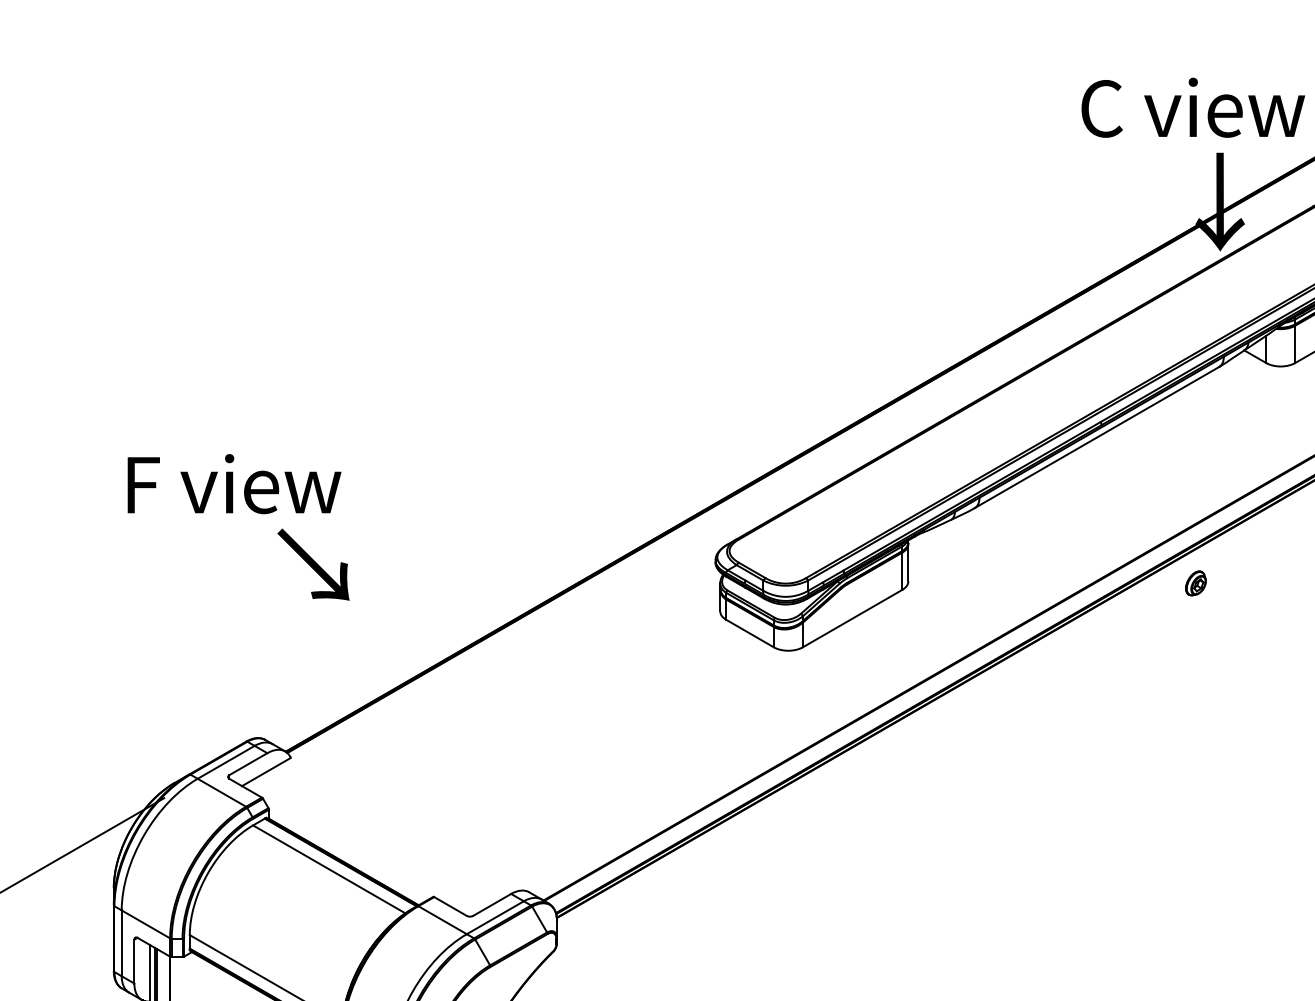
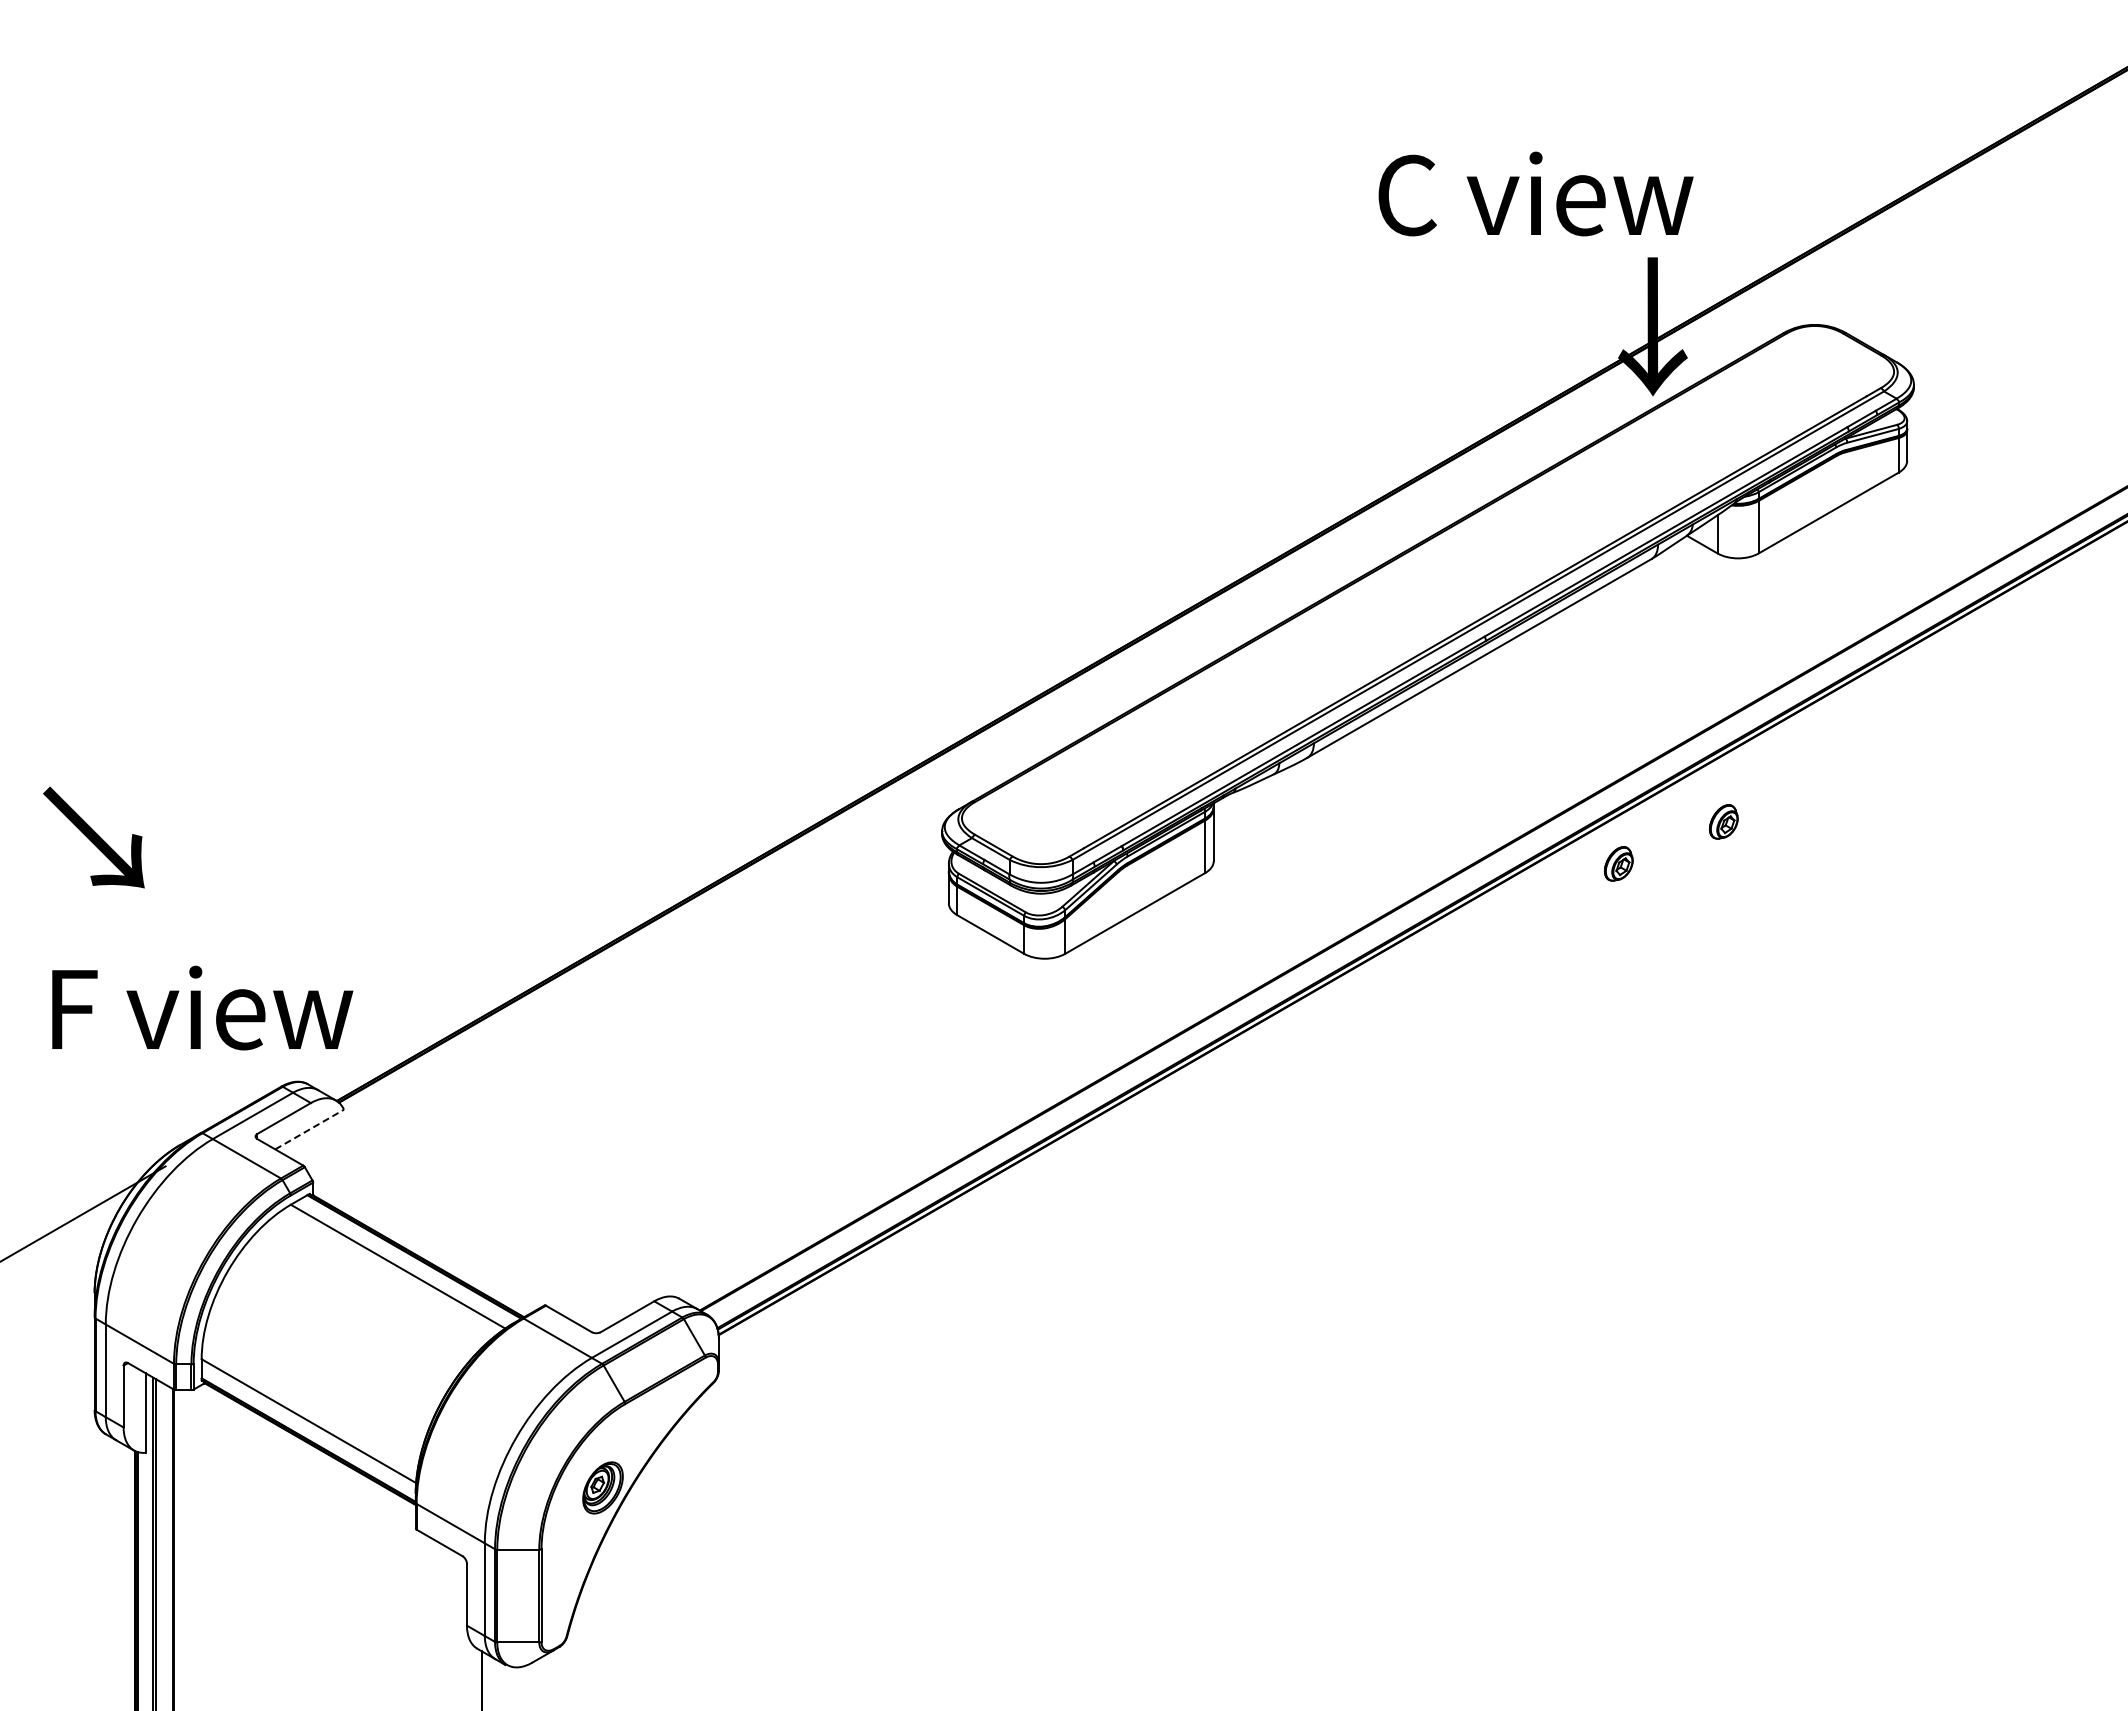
text: (1192, 107) -> (1535, 193), moved
text: (234, 483) -> (202, 1007), moved
part: (1270, 553) -> (1723, 821), added
text: (313, 564) -> (93, 837), moved
line: (266, 771) -> (309, 1129), solid -> dashed

